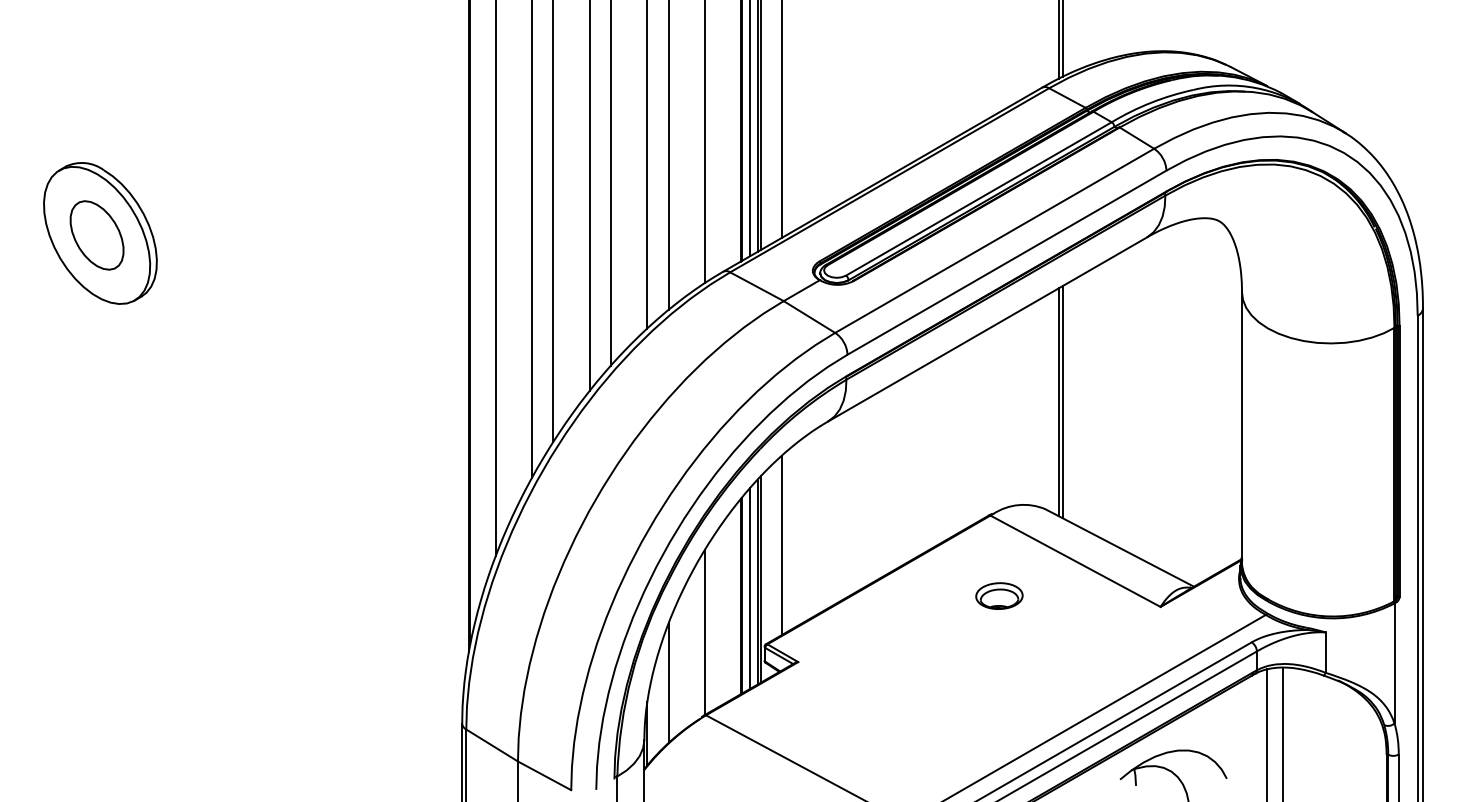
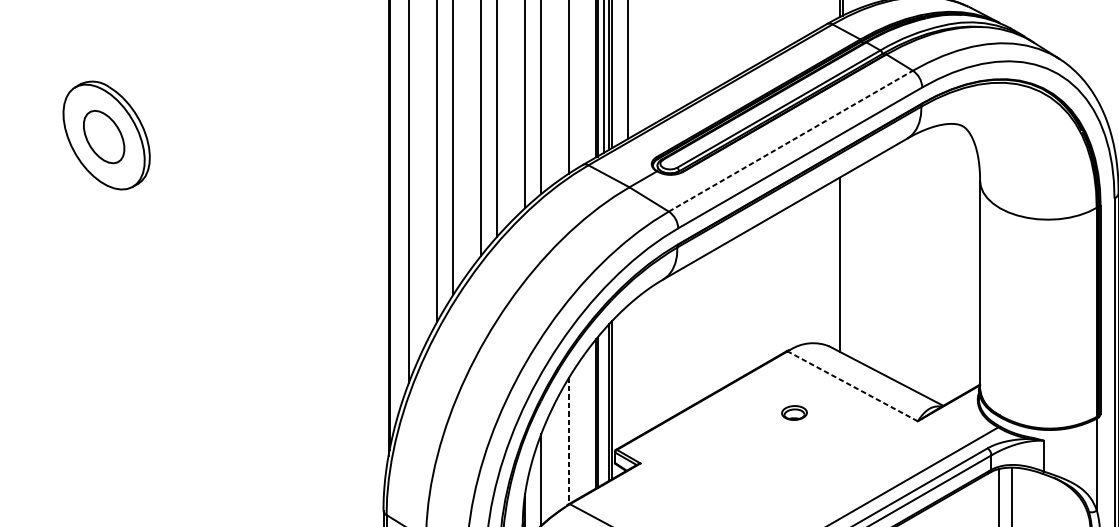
line: (995, 240) -> (791, 140), solid -> dashed
line: (1062, 401) -> (842, 264), removed
line: (781, 545) -> (627, 374), removed
line: (1075, 561) -> (852, 386), solid -> dashed
line: (750, 587) -> (604, 406), removed
part: (999, 595) -> (794, 412), size x0.7
line: (705, 632) -> (569, 440), solid -> dashed

